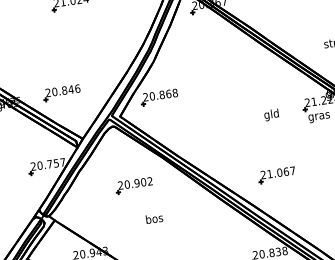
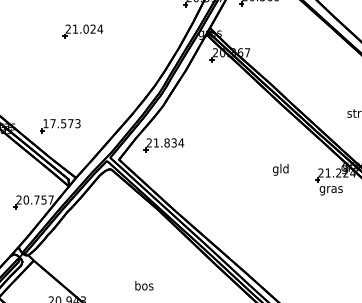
text: (62, 90) -> (61, 123), 20.846 -> 17.573
text: (163, 94) -> (168, 142), 20.868 -> 21.834
text: (271, 114) -> (280, 169), moved
part: (276, 174) -> (277, 245), removed
part: (134, 185) -> (123, 235), removed
text: (154, 218) -> (144, 285), moved

